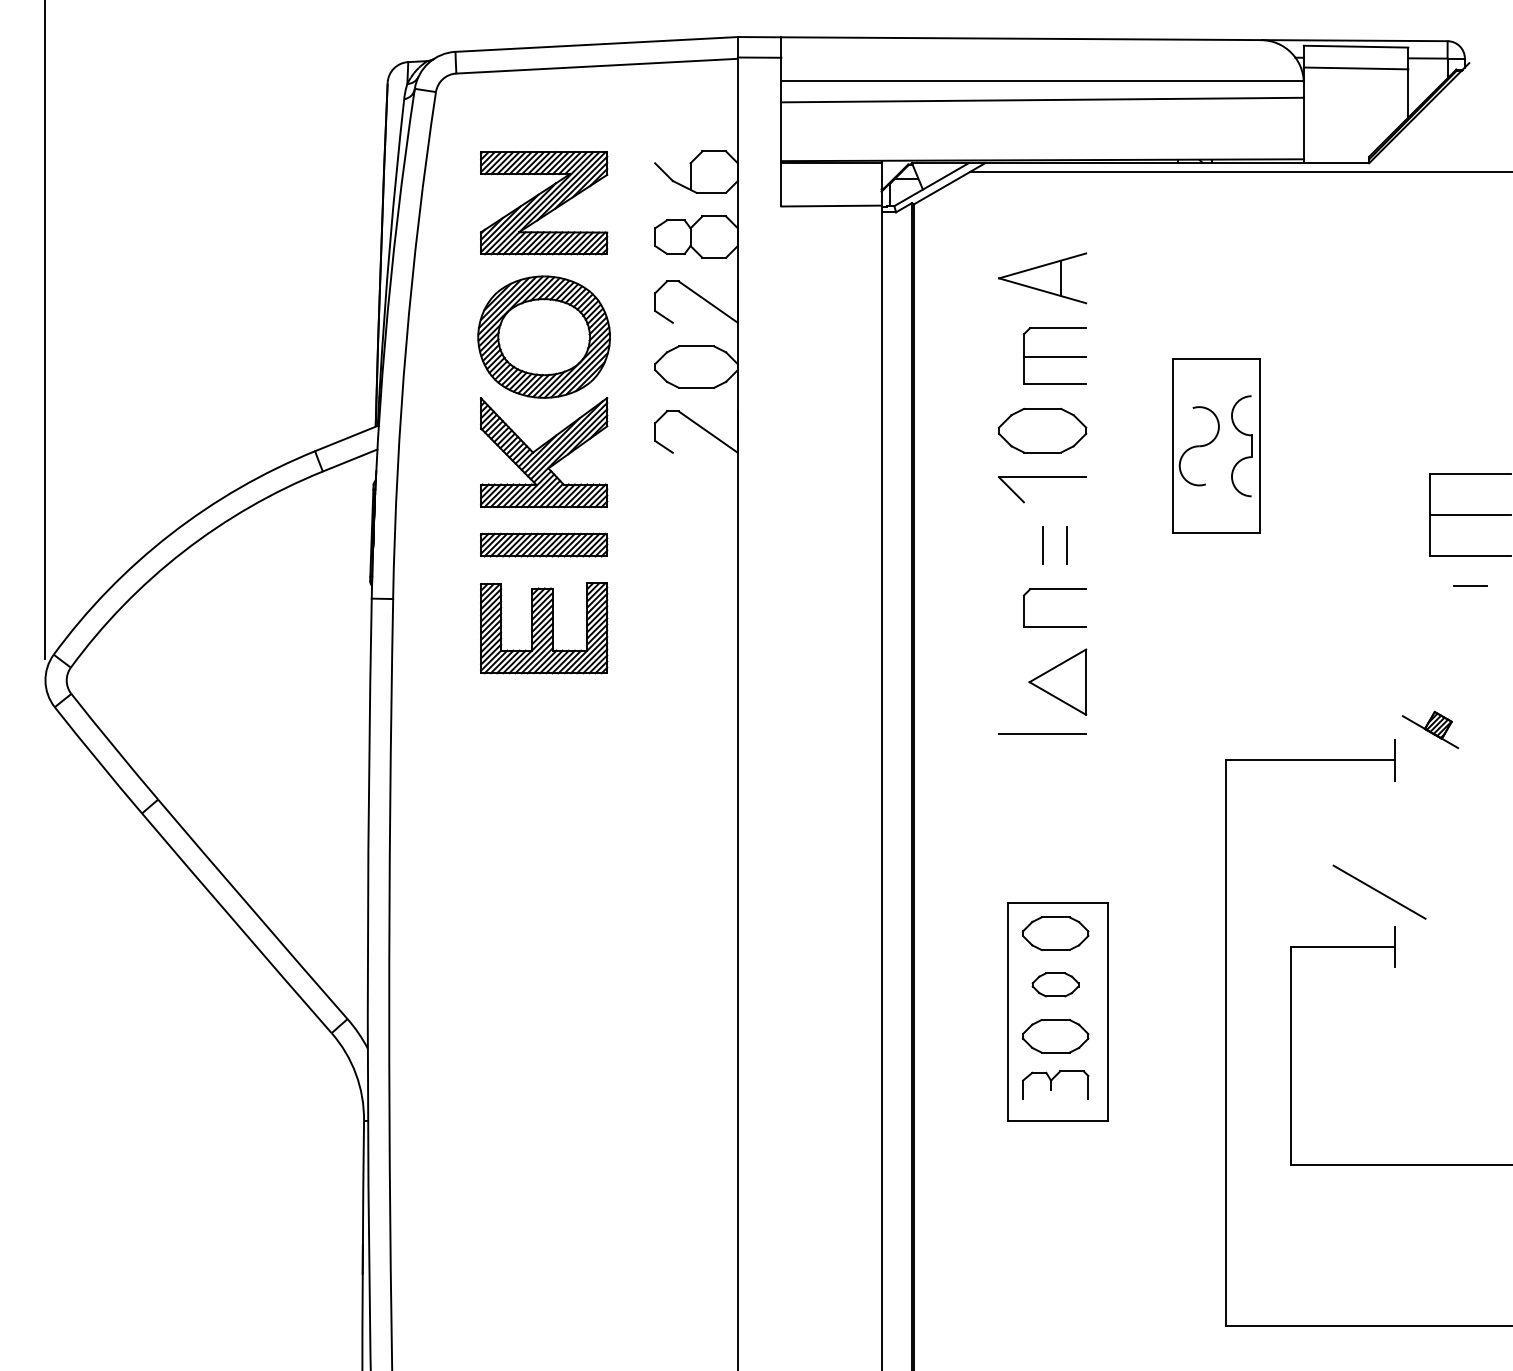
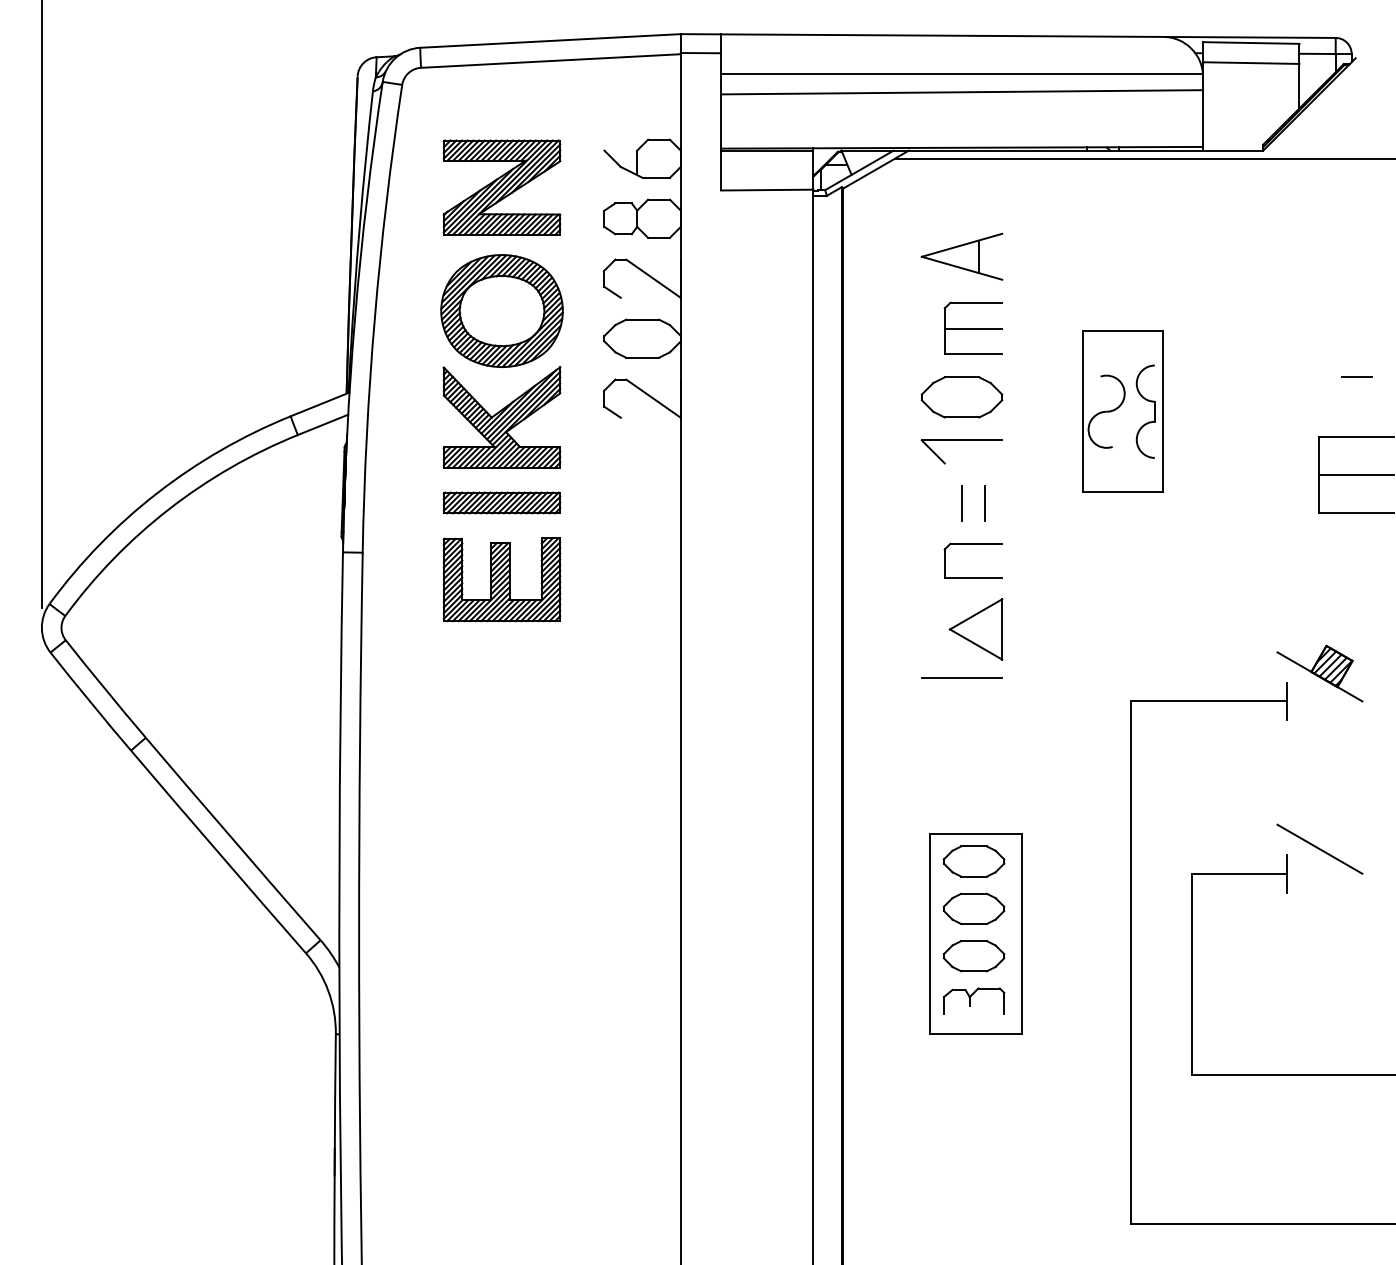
line: (1470, 585) -> (1356, 376), moved
part: (1430, 729) -> (1319, 673), size x1.67
line: (1379, 891) -> (1319, 848), moved
part: (1055, 984) -> (973, 908), size x1.43

